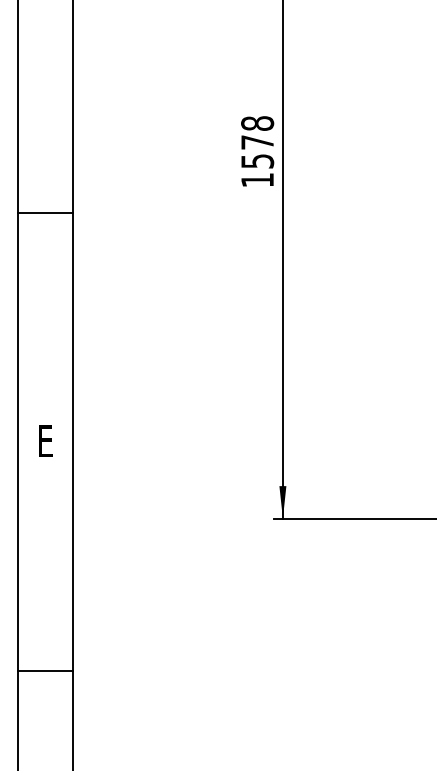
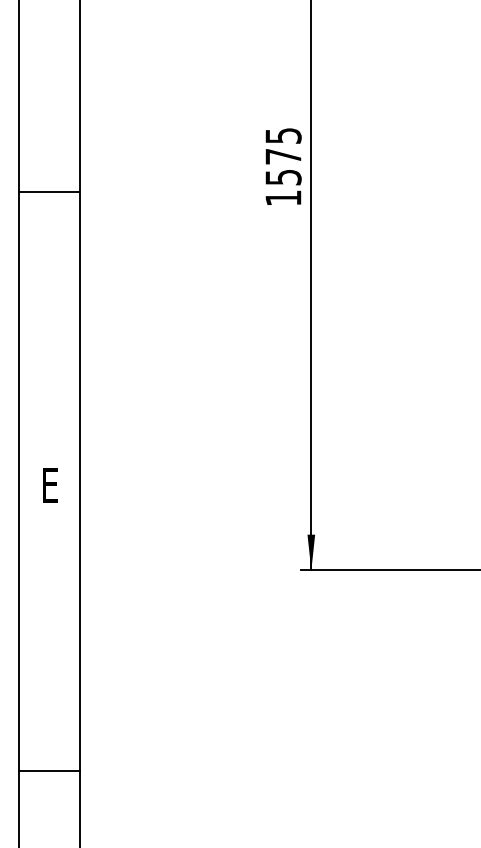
text: (257, 123) -> (283, 135), 1578 -> 1575
line: (44, 212) -> (49, 191), moved
line: (44, 671) -> (49, 771), moved

